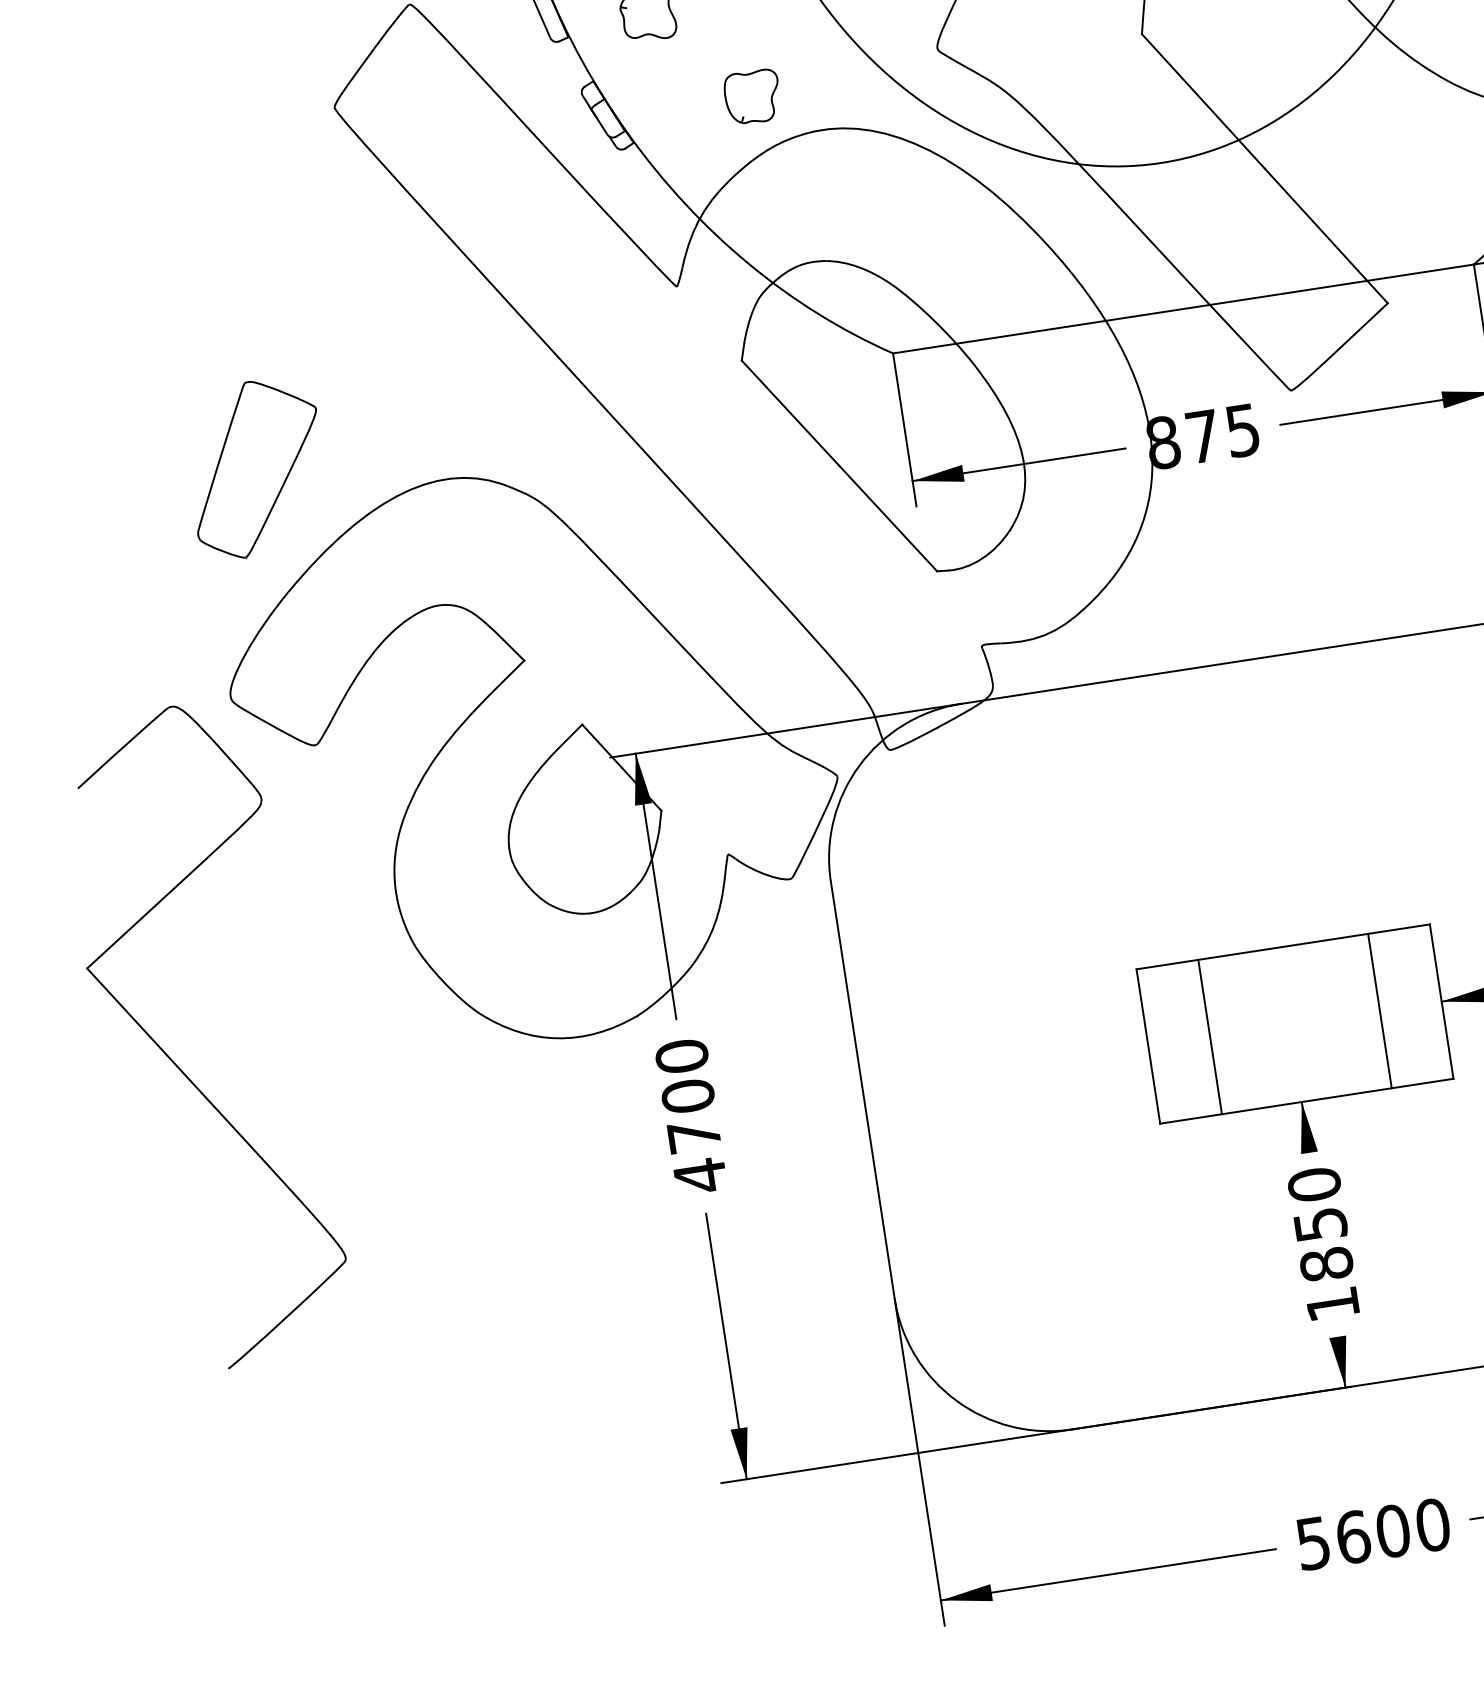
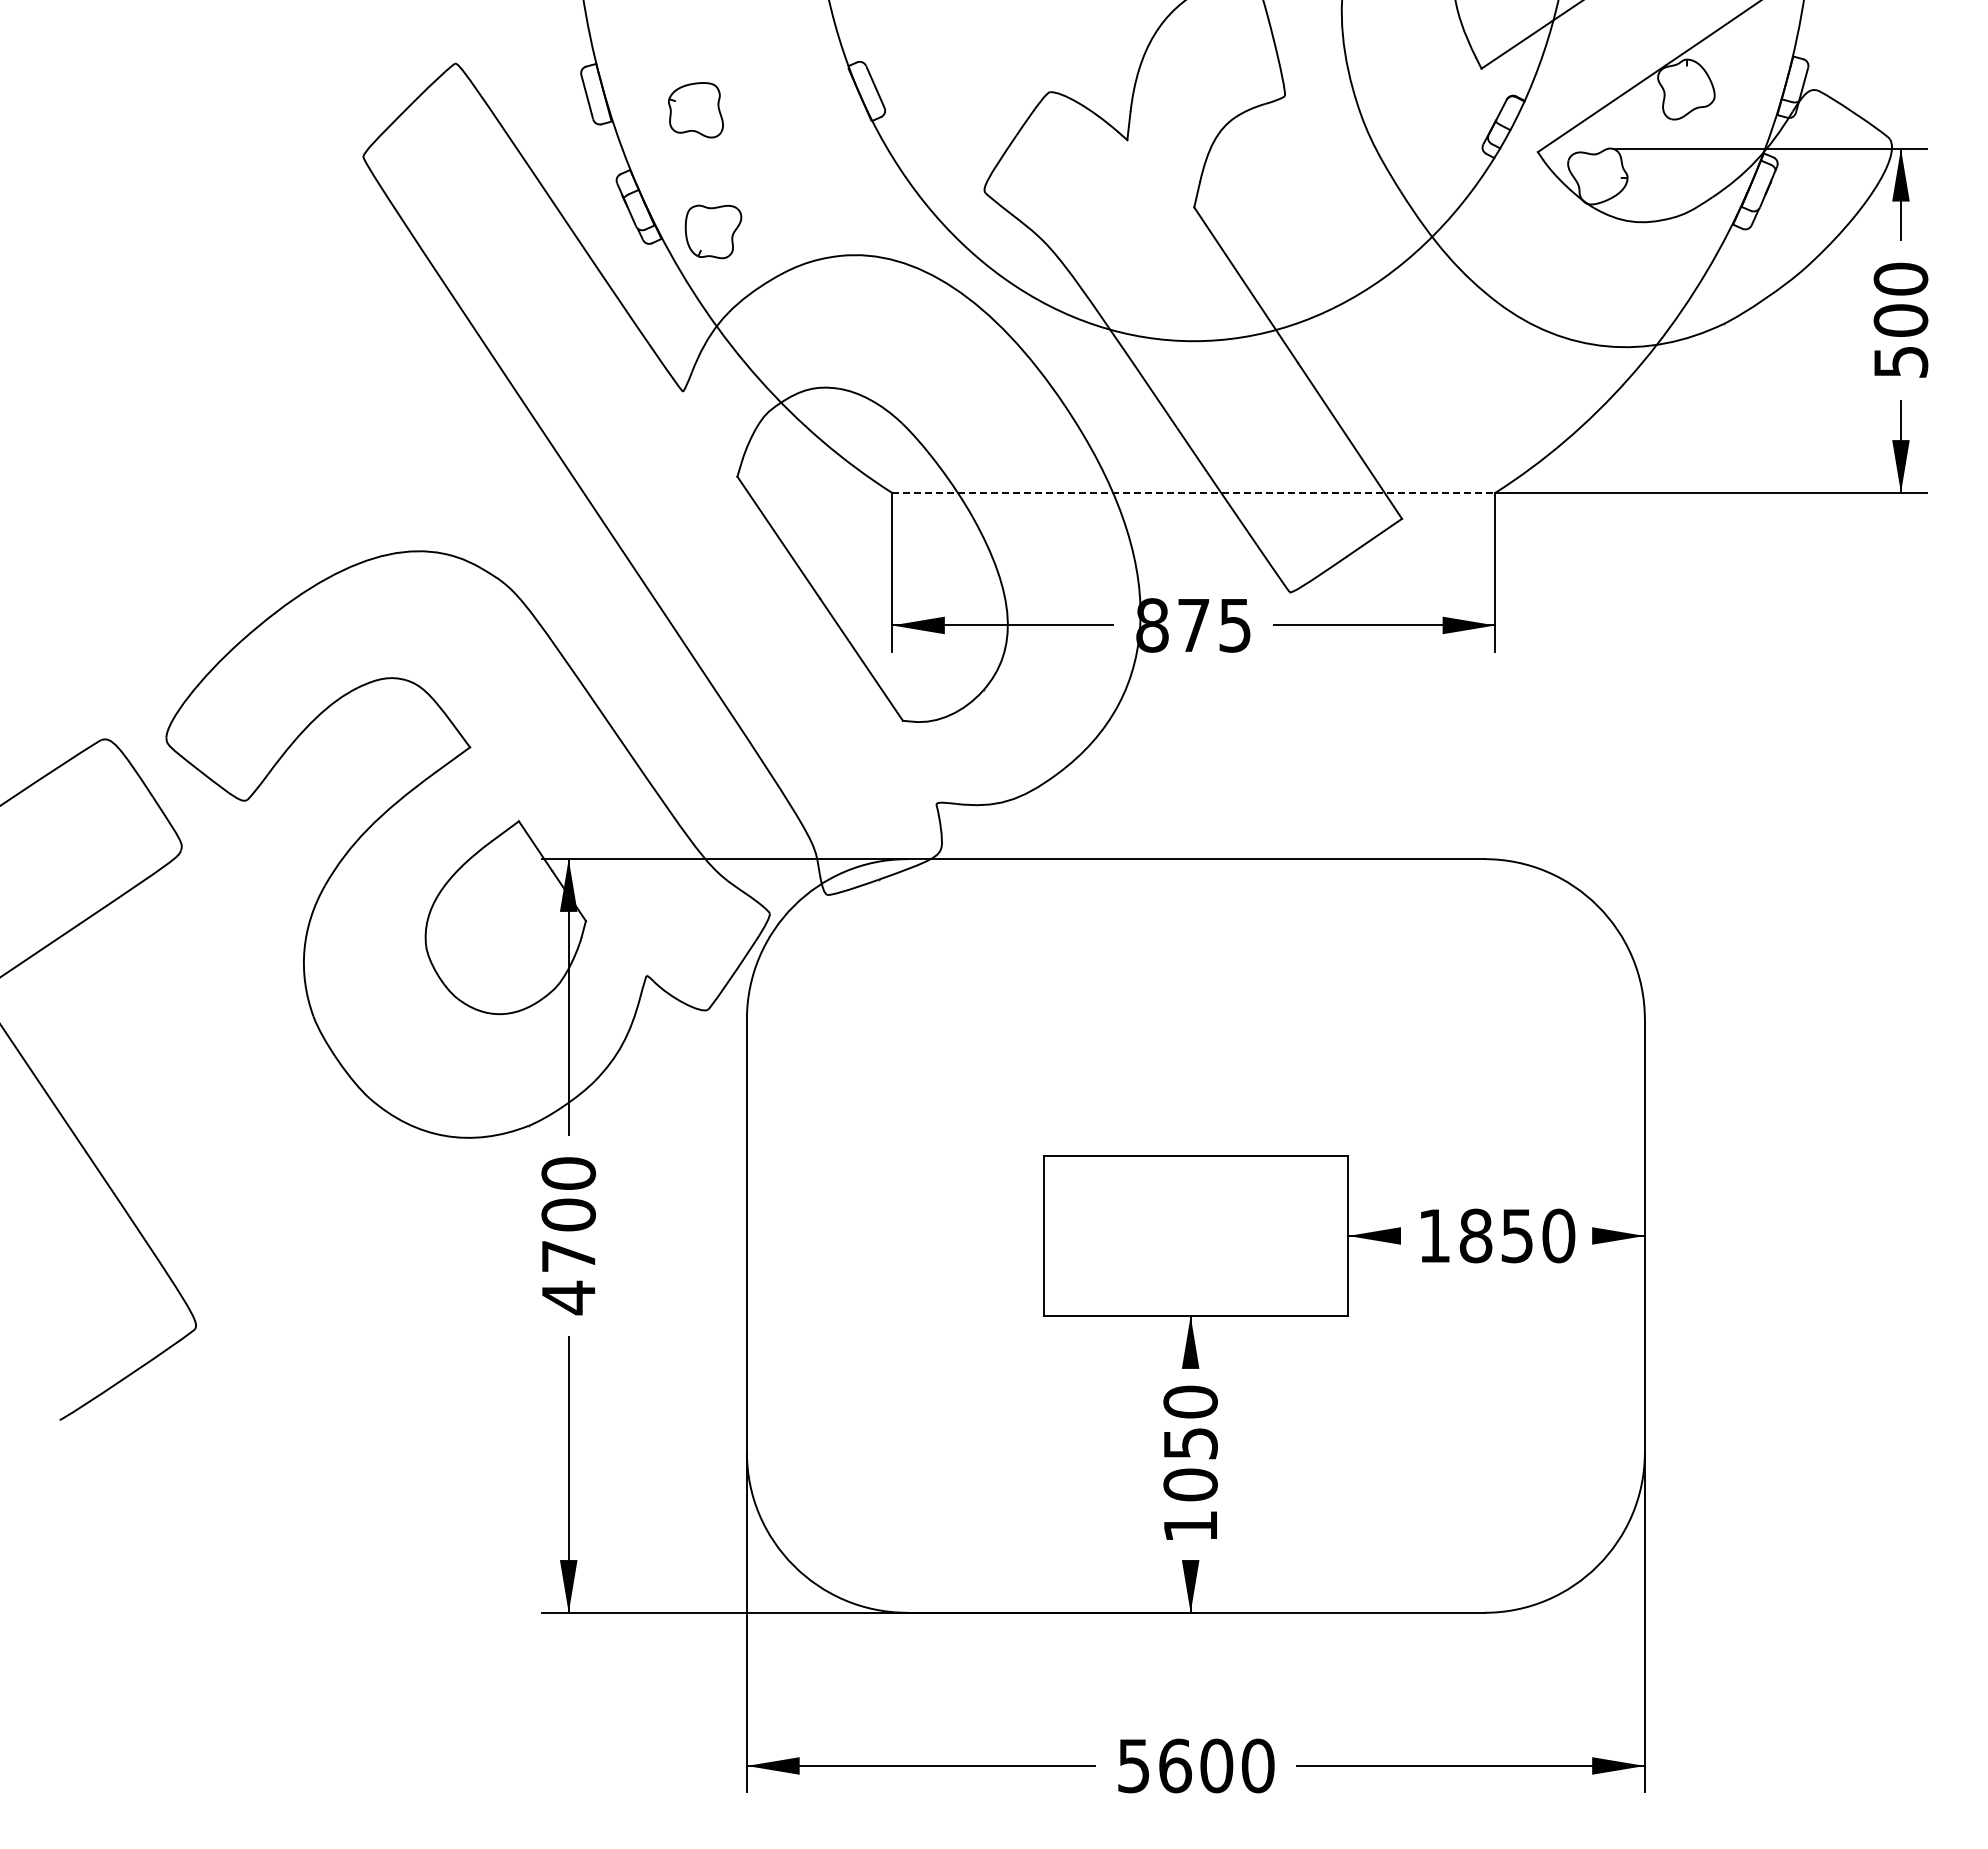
part: (752, 96) -> (713, 231), moved
line: (1183, 308) -> (1193, 492), solid -> dashed
part: (255, 468) -> (227, 510), removed
line: (1380, 1010) -> (1284, 1235), removed
line: (1209, 1036) -> (1107, 1235), removed
text: (1326, 1264) -> (1190, 1484), 1850 -> 1050

